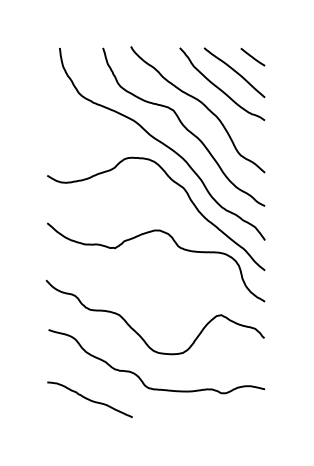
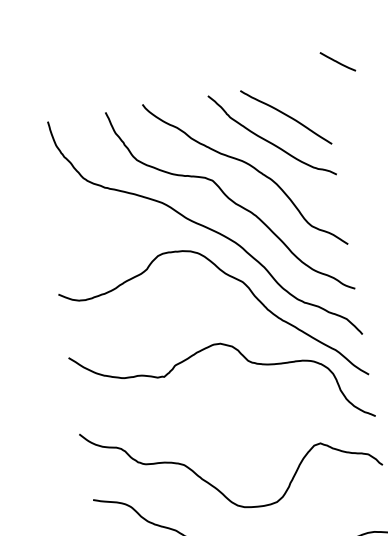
line: (252, 56) -> (337, 61), moved

